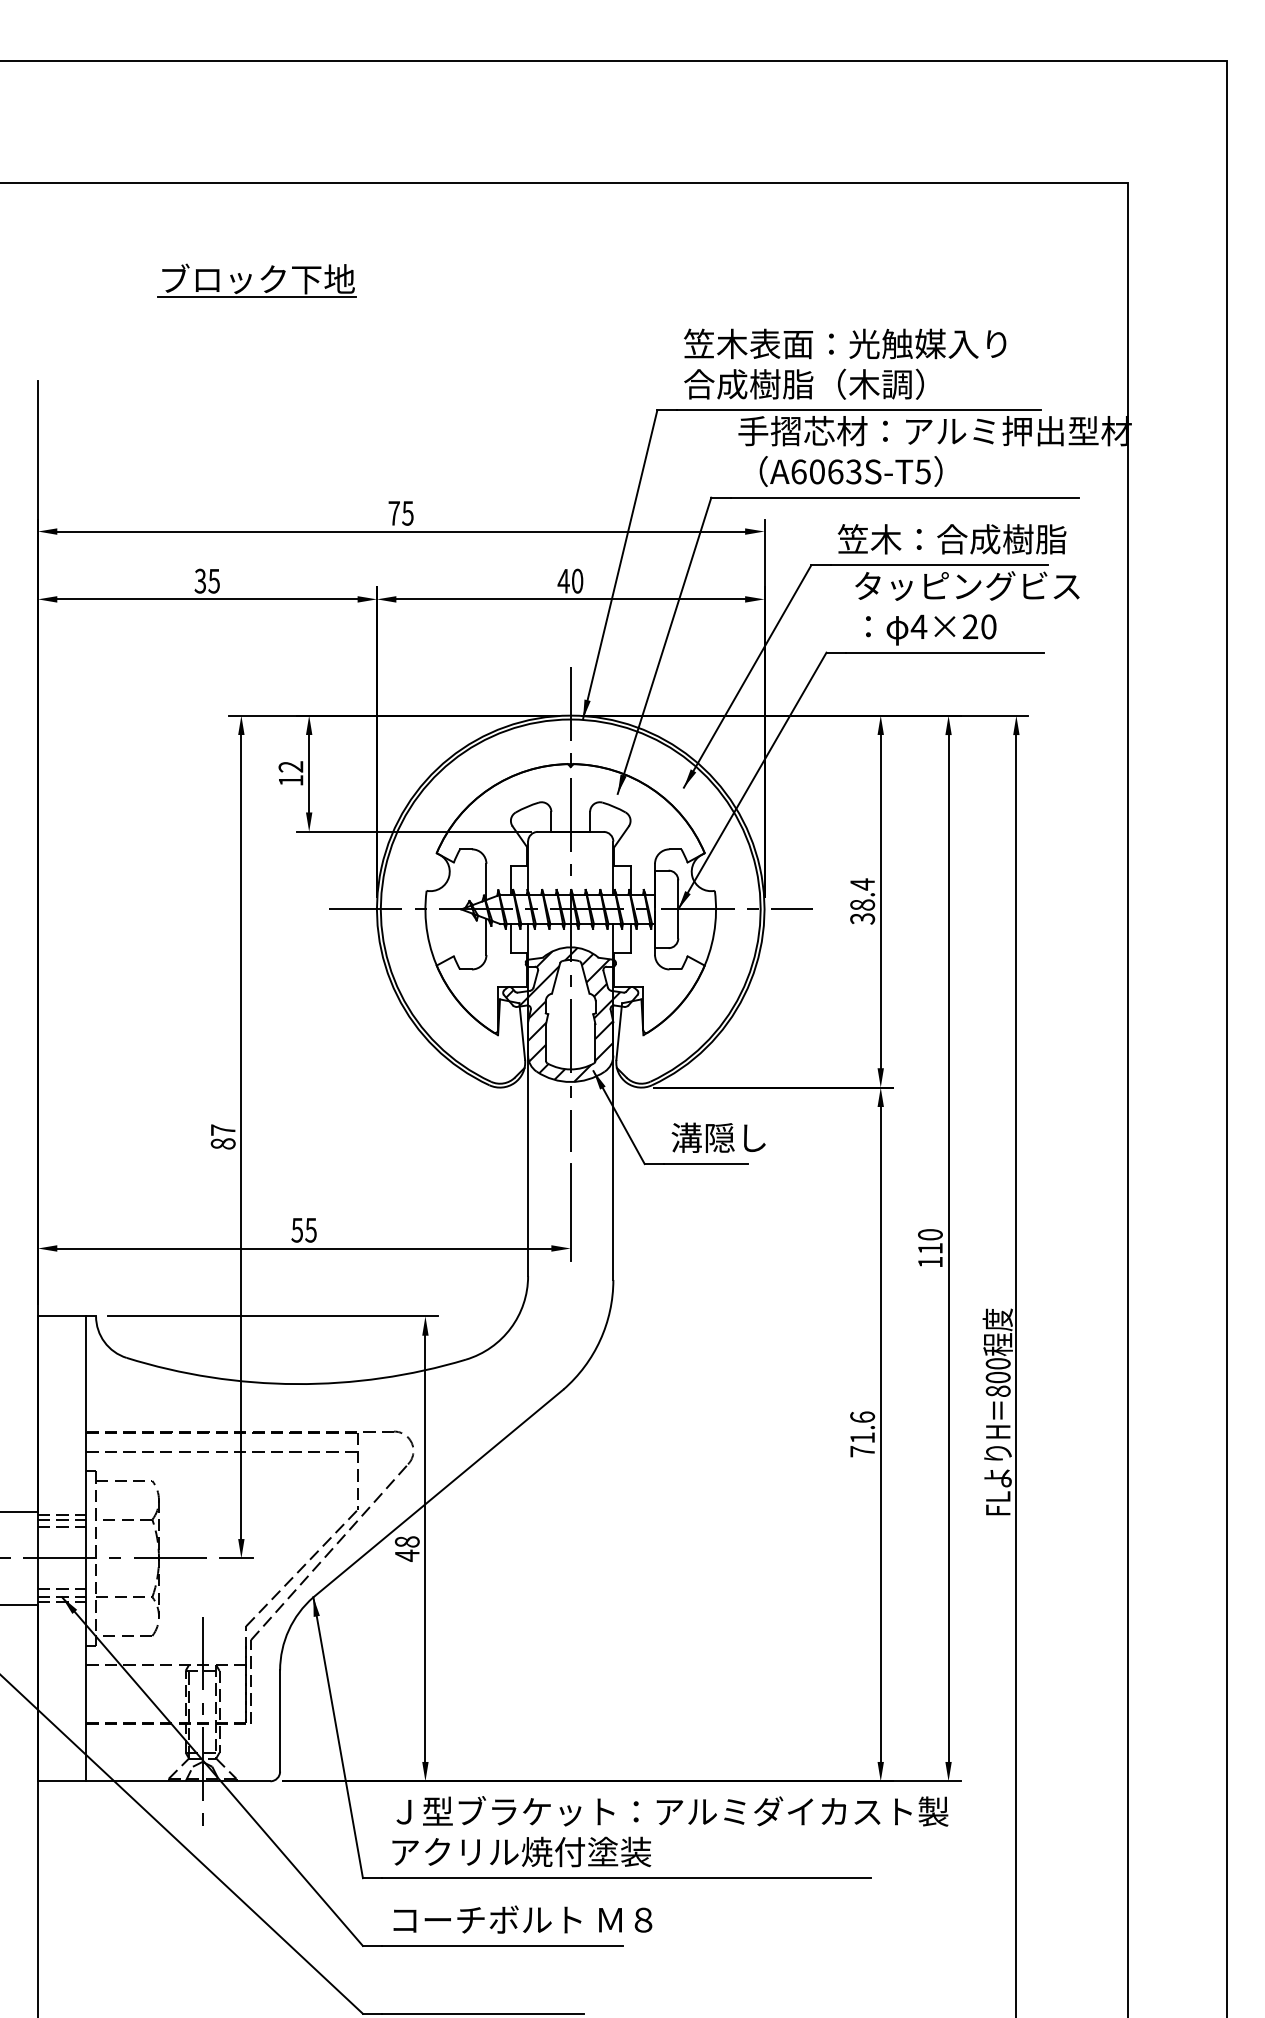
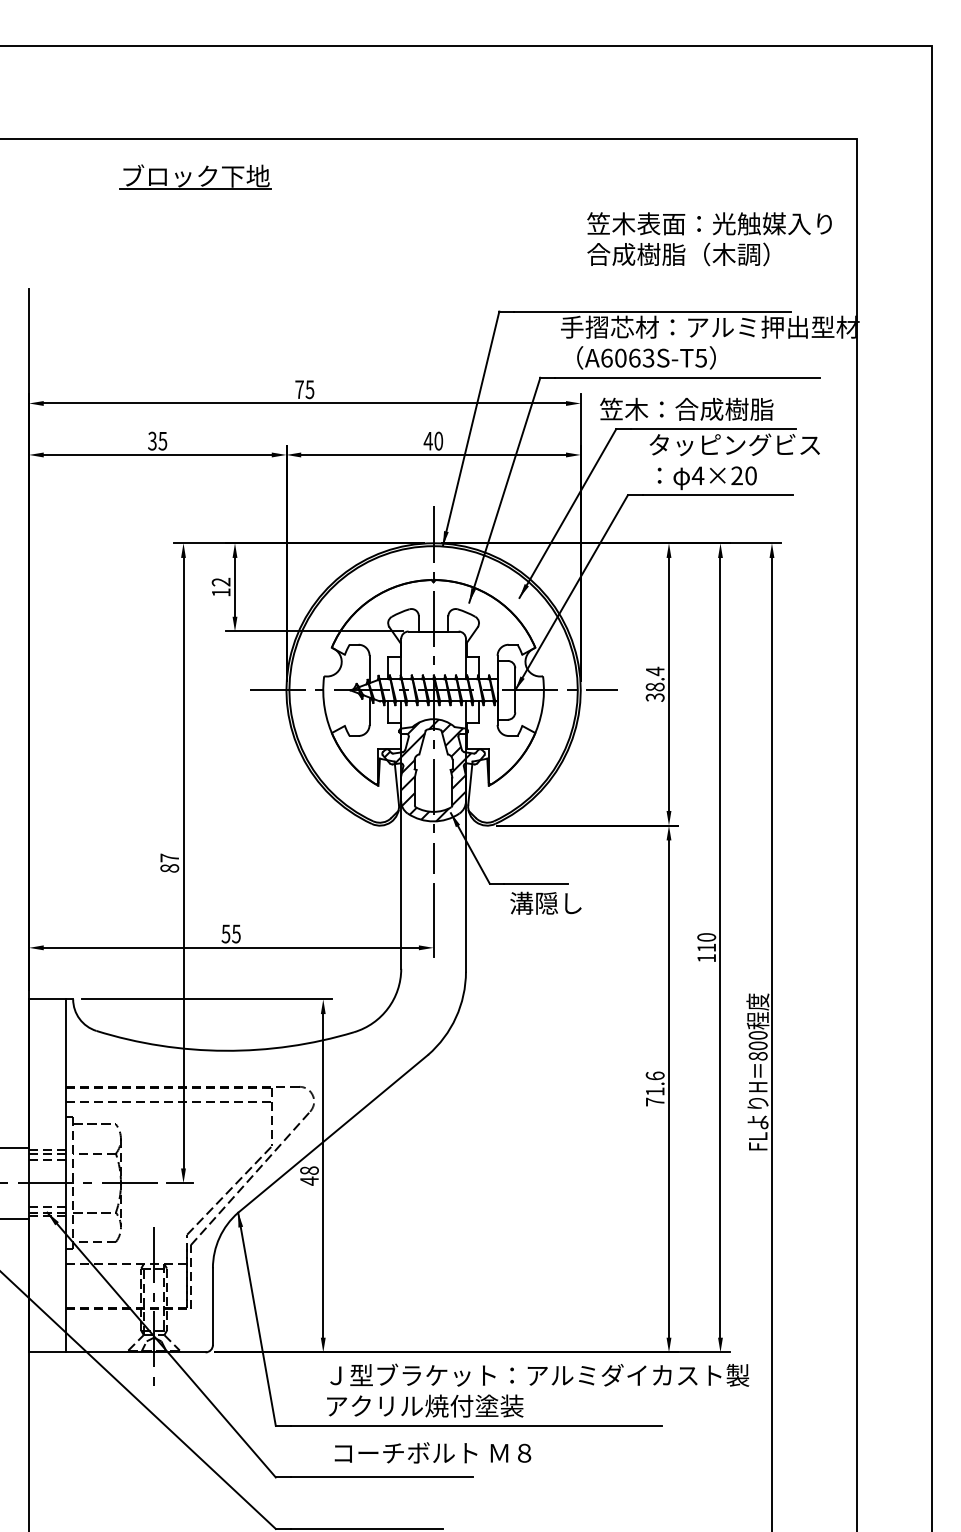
part: (256, 280) -> (195, 177), moved
text: (845, 363) -> (709, 238), moved
text: (951, 539) -> (686, 409), moved
text: (718, 1137) -> (545, 903), moved
text: (670, 1831) -> (538, 1390), moved
text: (522, 1919) -> (432, 1452), moved

